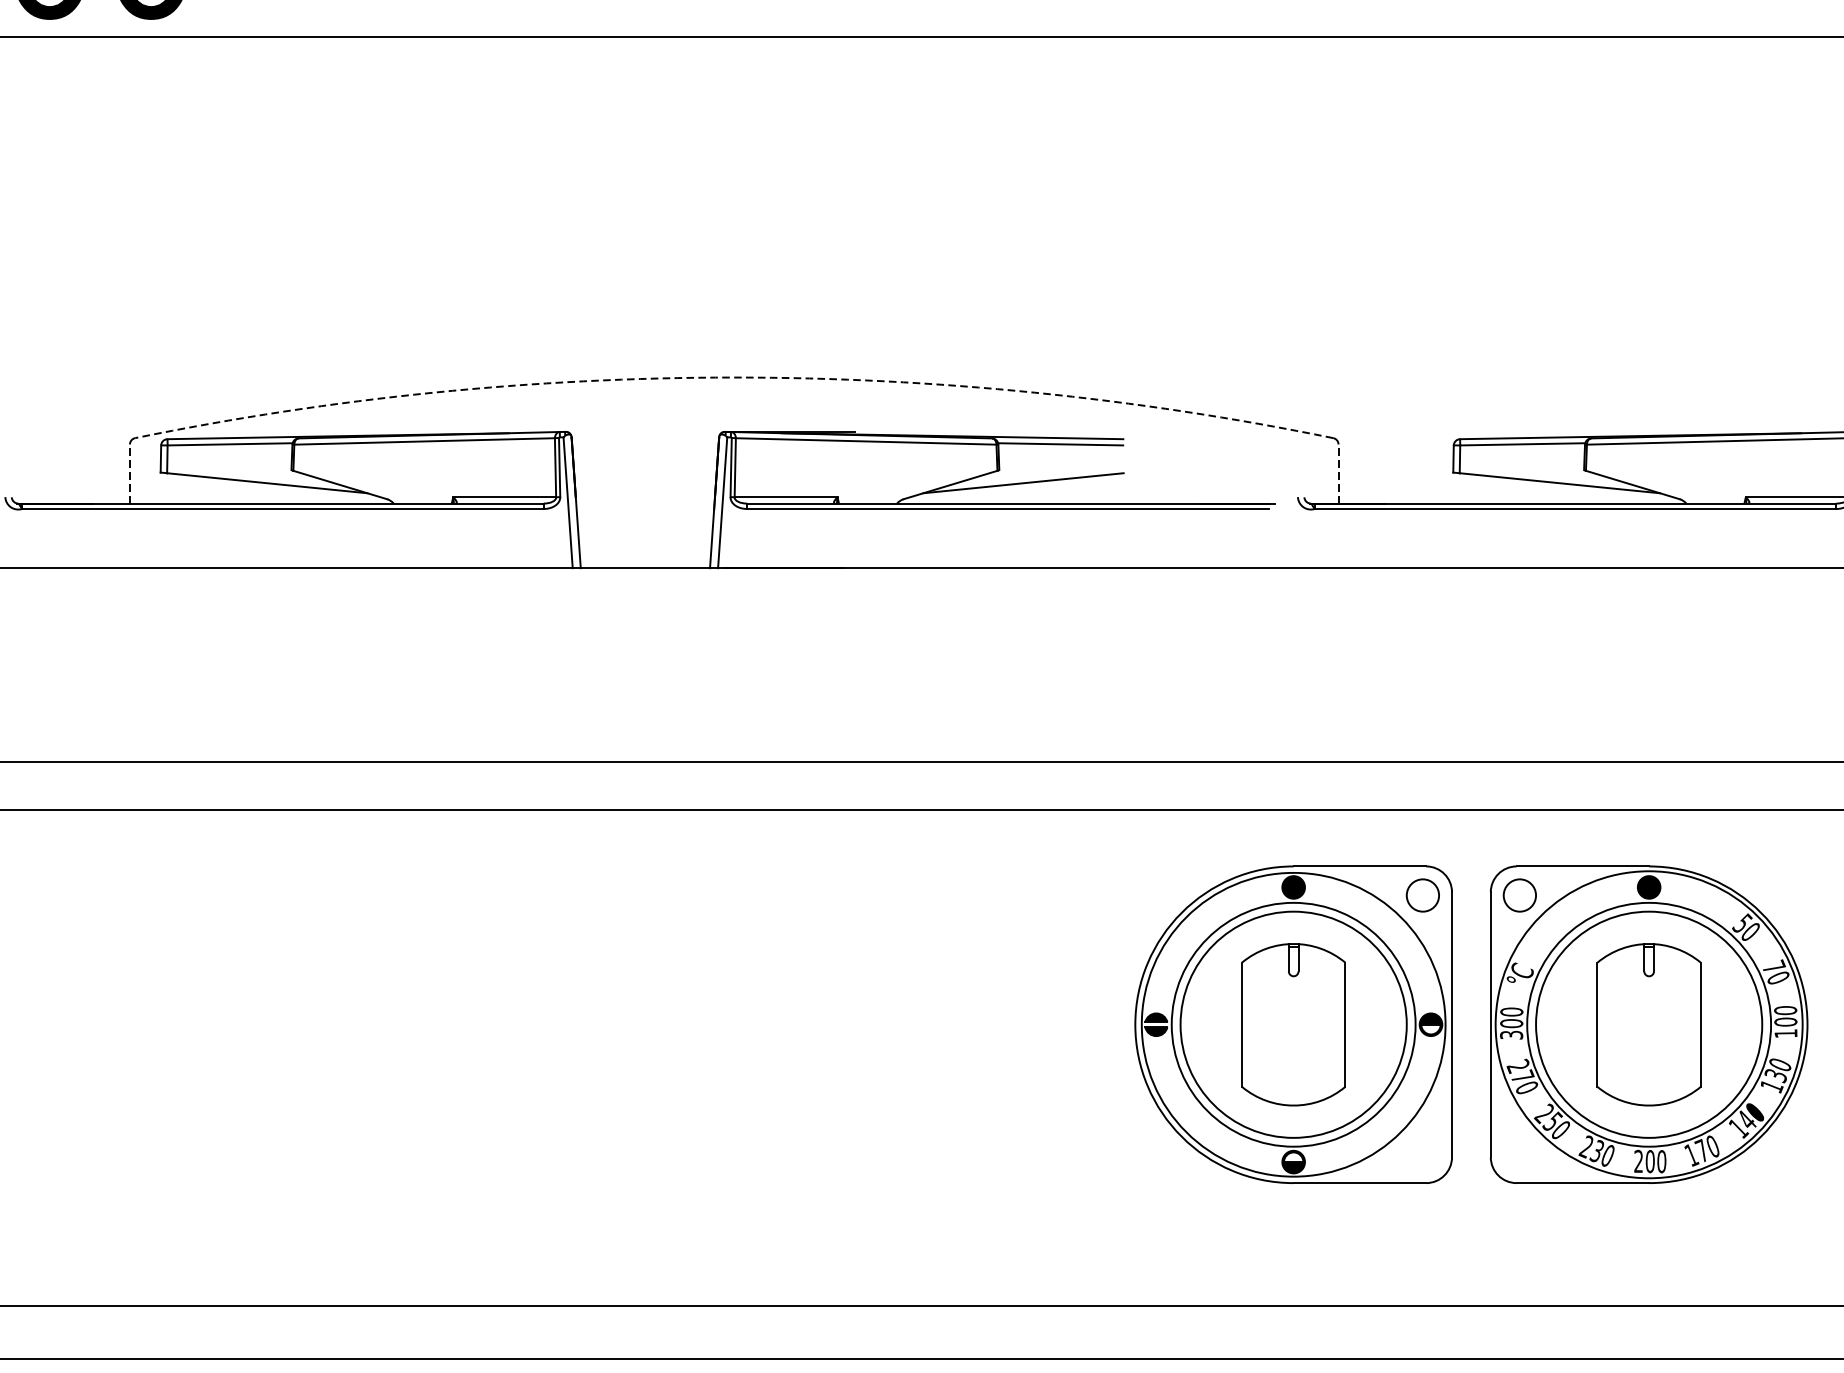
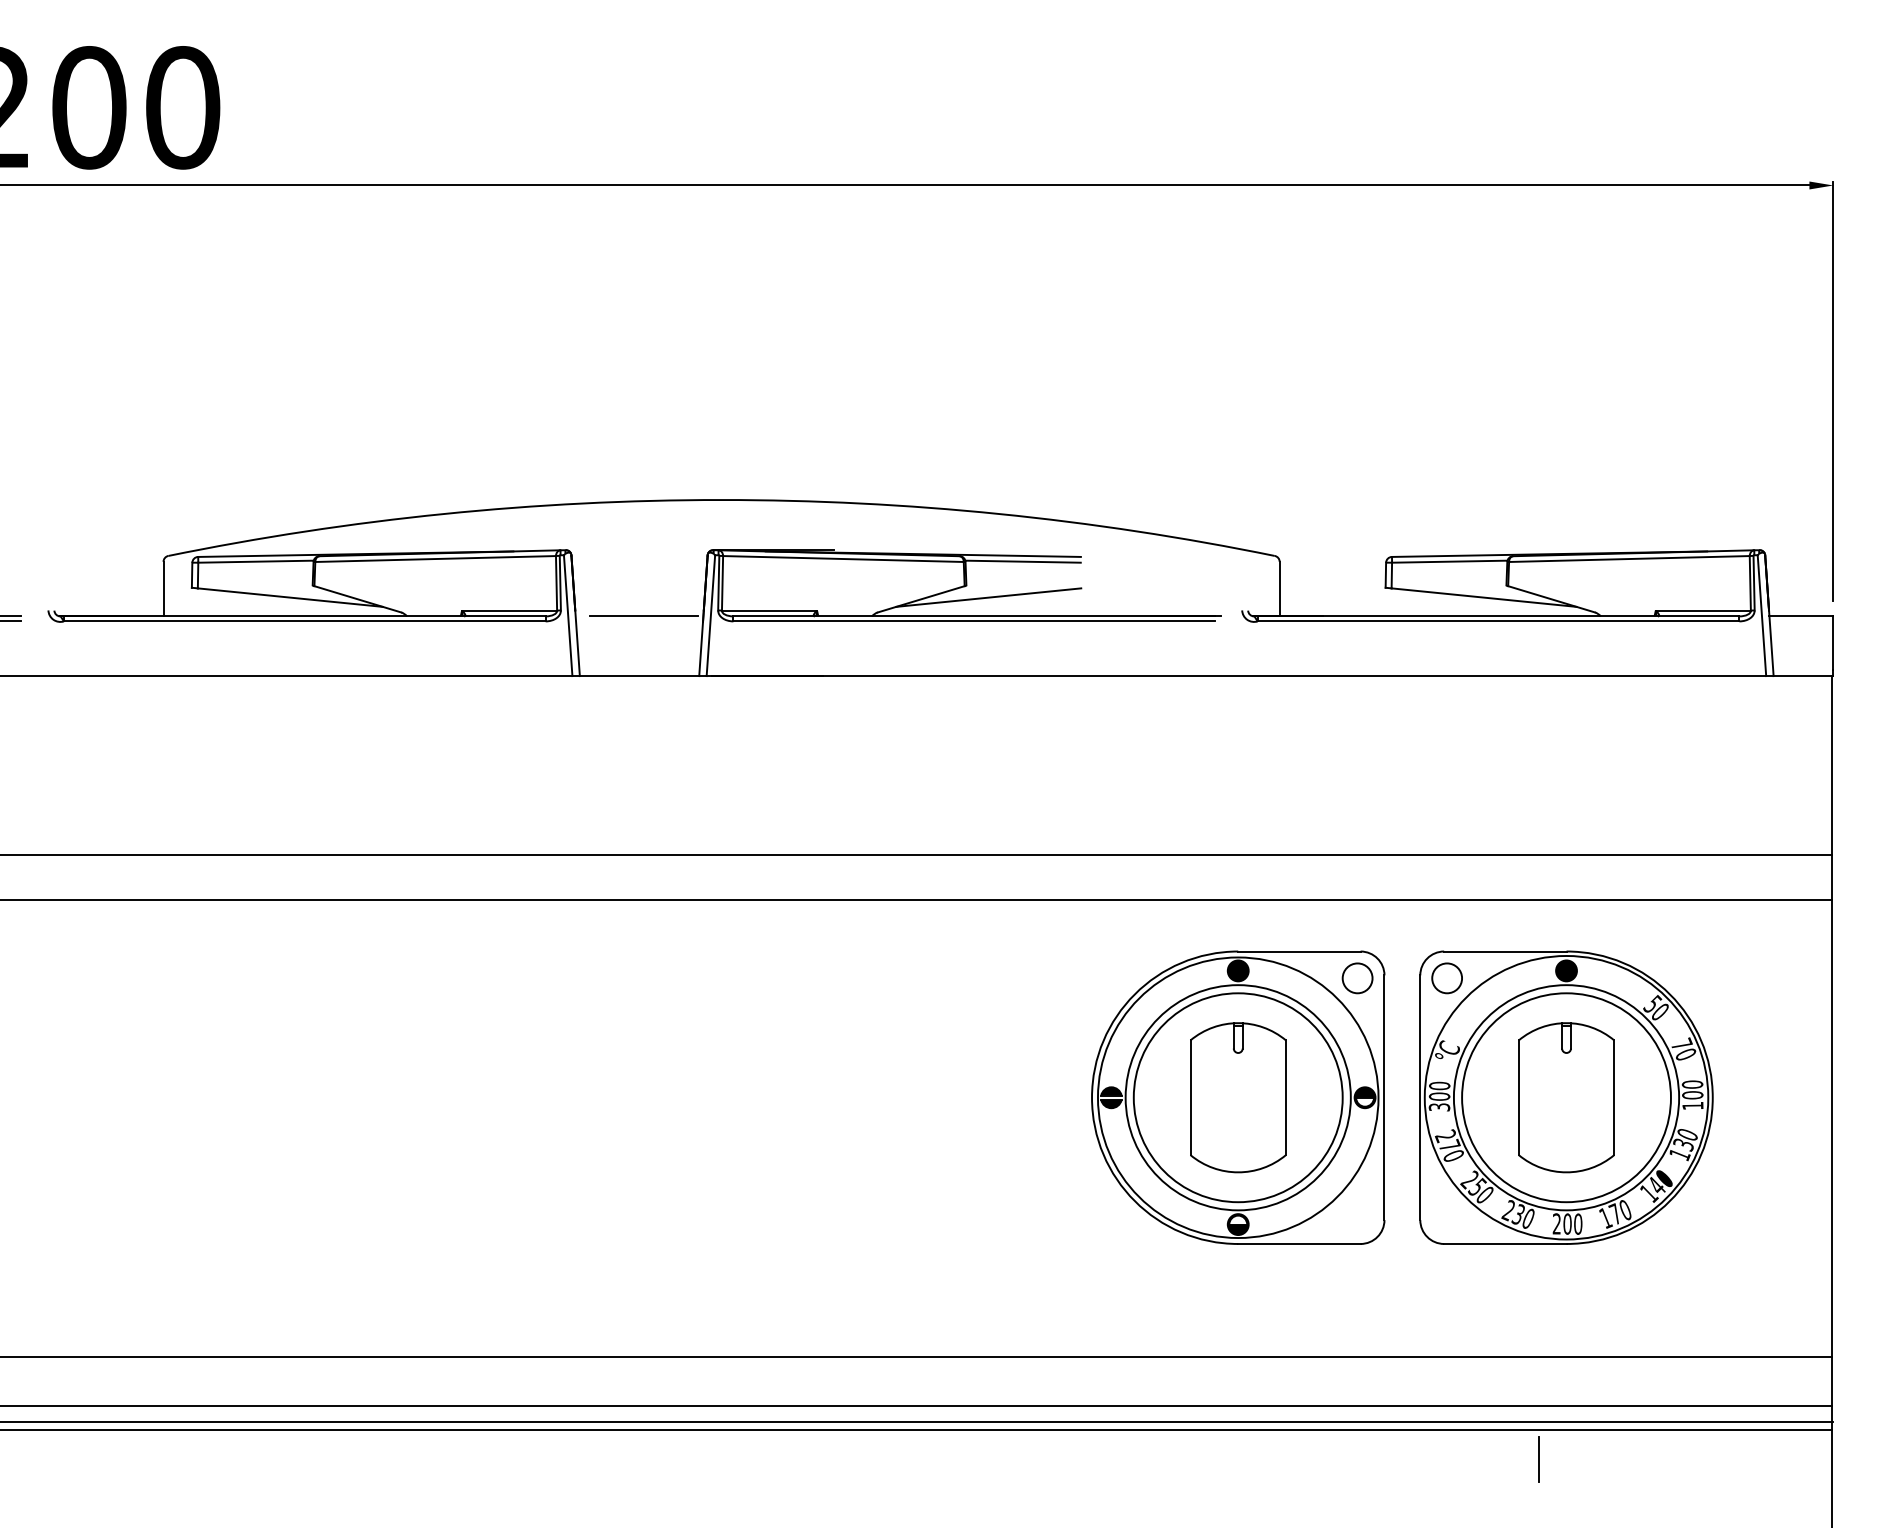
arc: (734, 378) -> (721, 500), dashed -> solid
line: (129, 473) -> (163, 588), dashed -> solid
line: (1338, 473) -> (1279, 588), dashed -> solid
line: (649, 503) -> (643, 616), added

